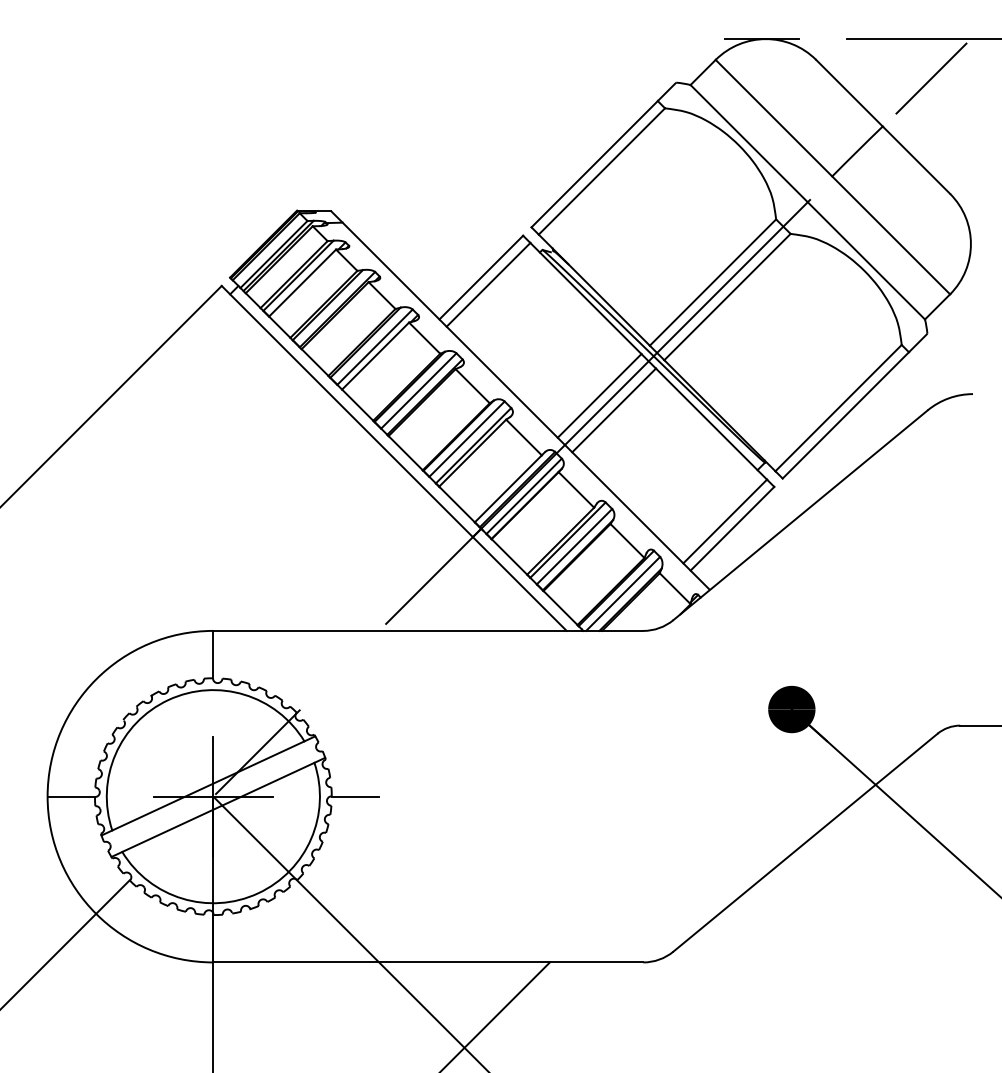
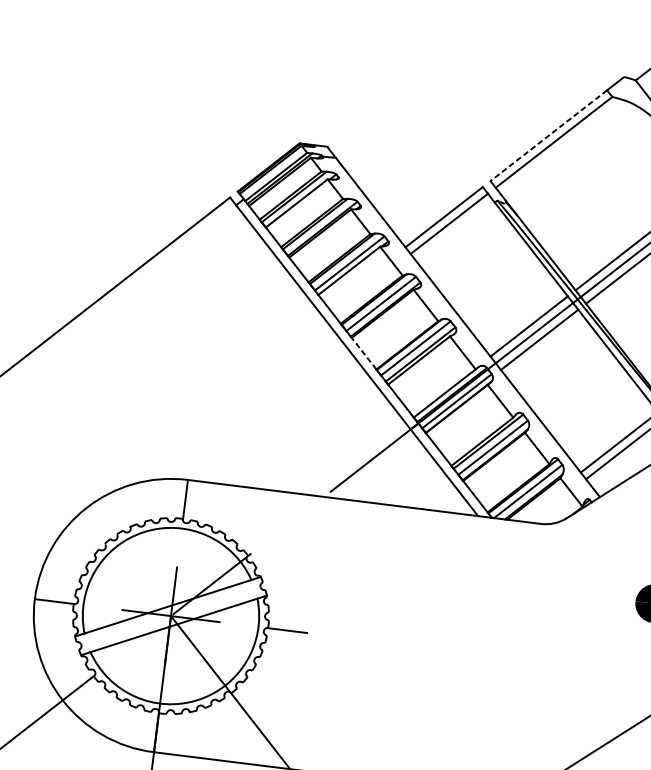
line: (594, 164) -> (548, 135), solid -> dashed
line: (405, 452) -> (363, 353), solid -> dashed

